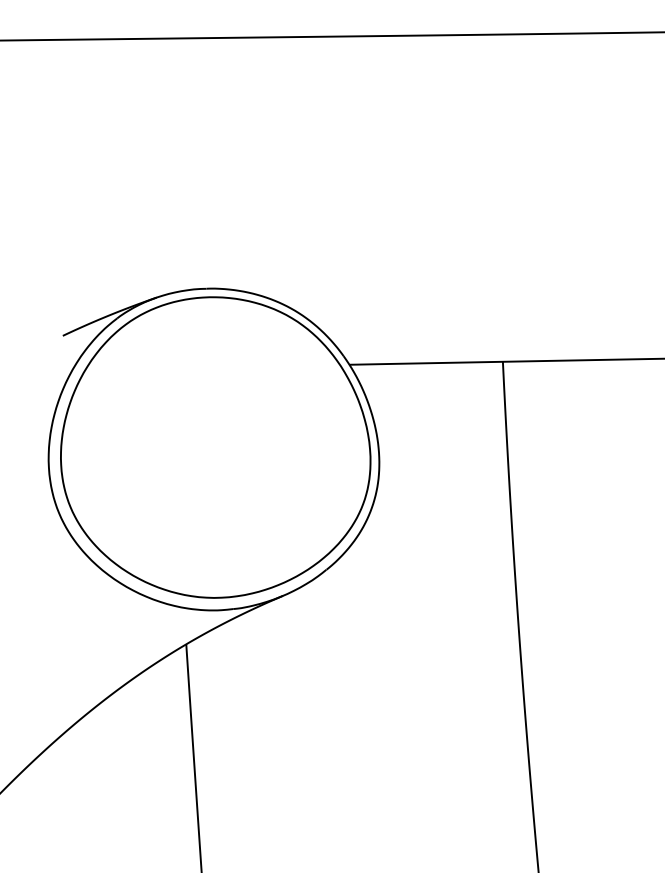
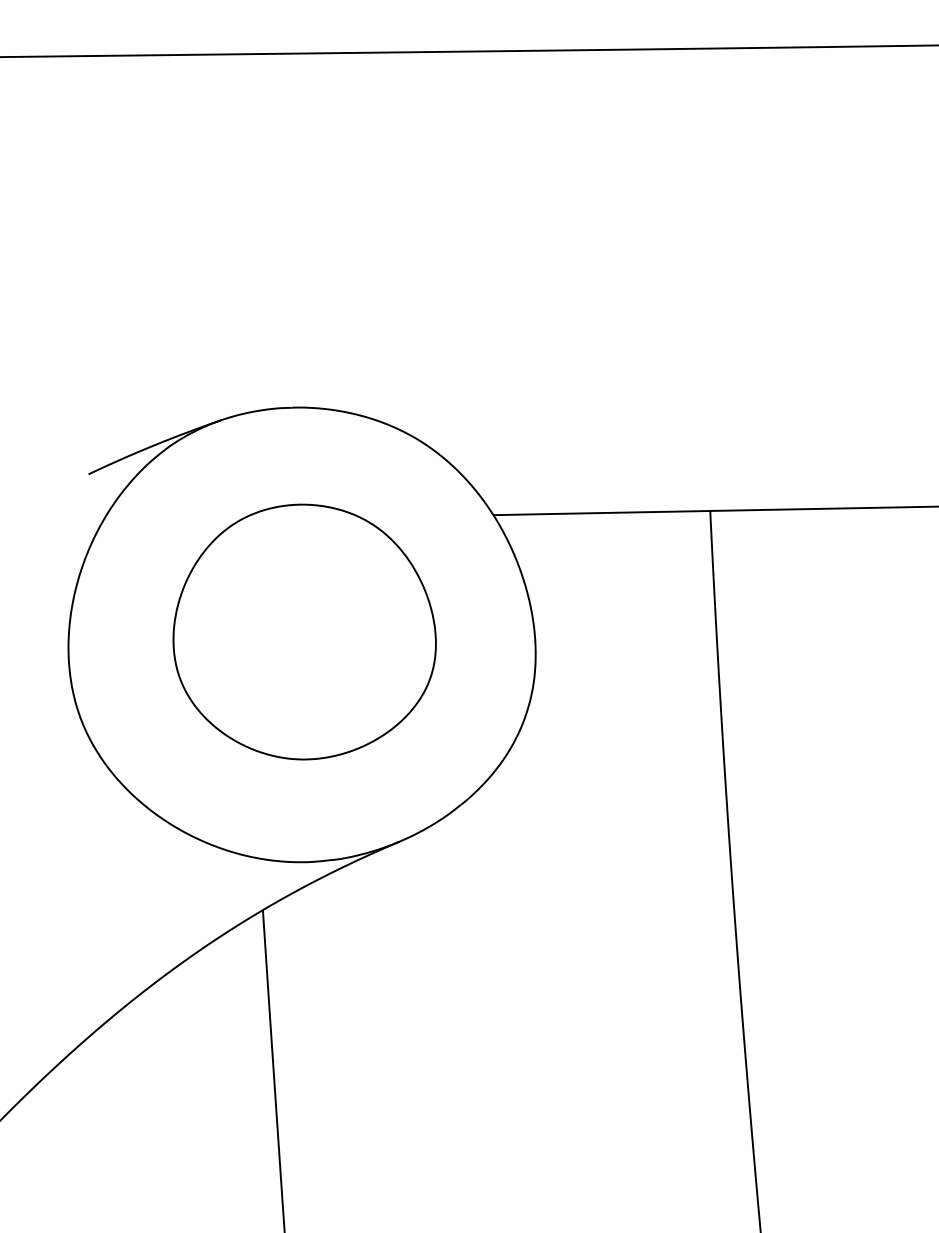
part: (215, 447) -> (304, 631), size x0.6

